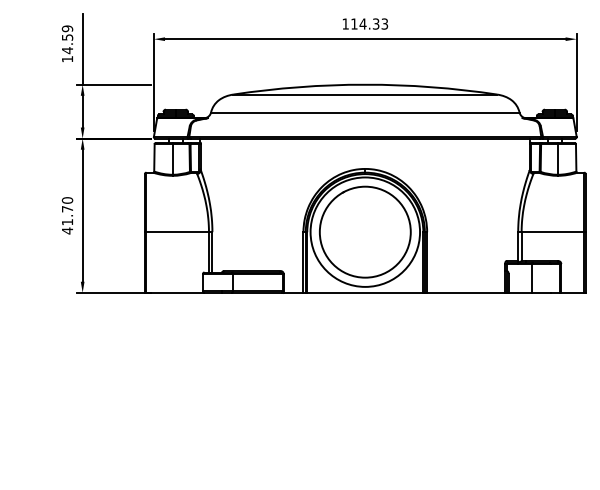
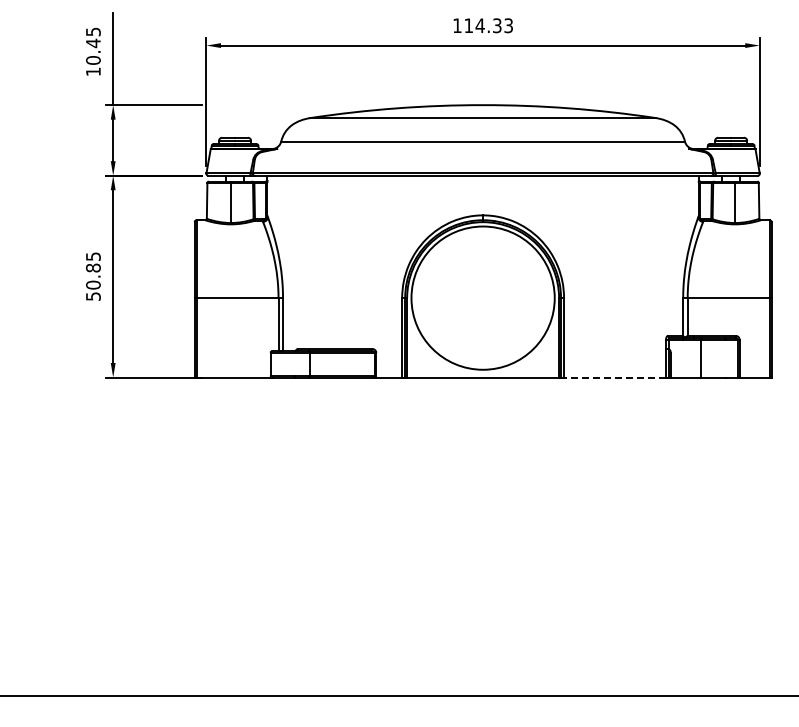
text: (67, 39) -> (93, 46), 14.59 -> 10.45
text: (67, 215) -> (93, 276), 41.70 -> 50.85
circle: (364, 231) -> (482, 297), removed
line: (465, 292) -> (614, 377), solid -> dashed

